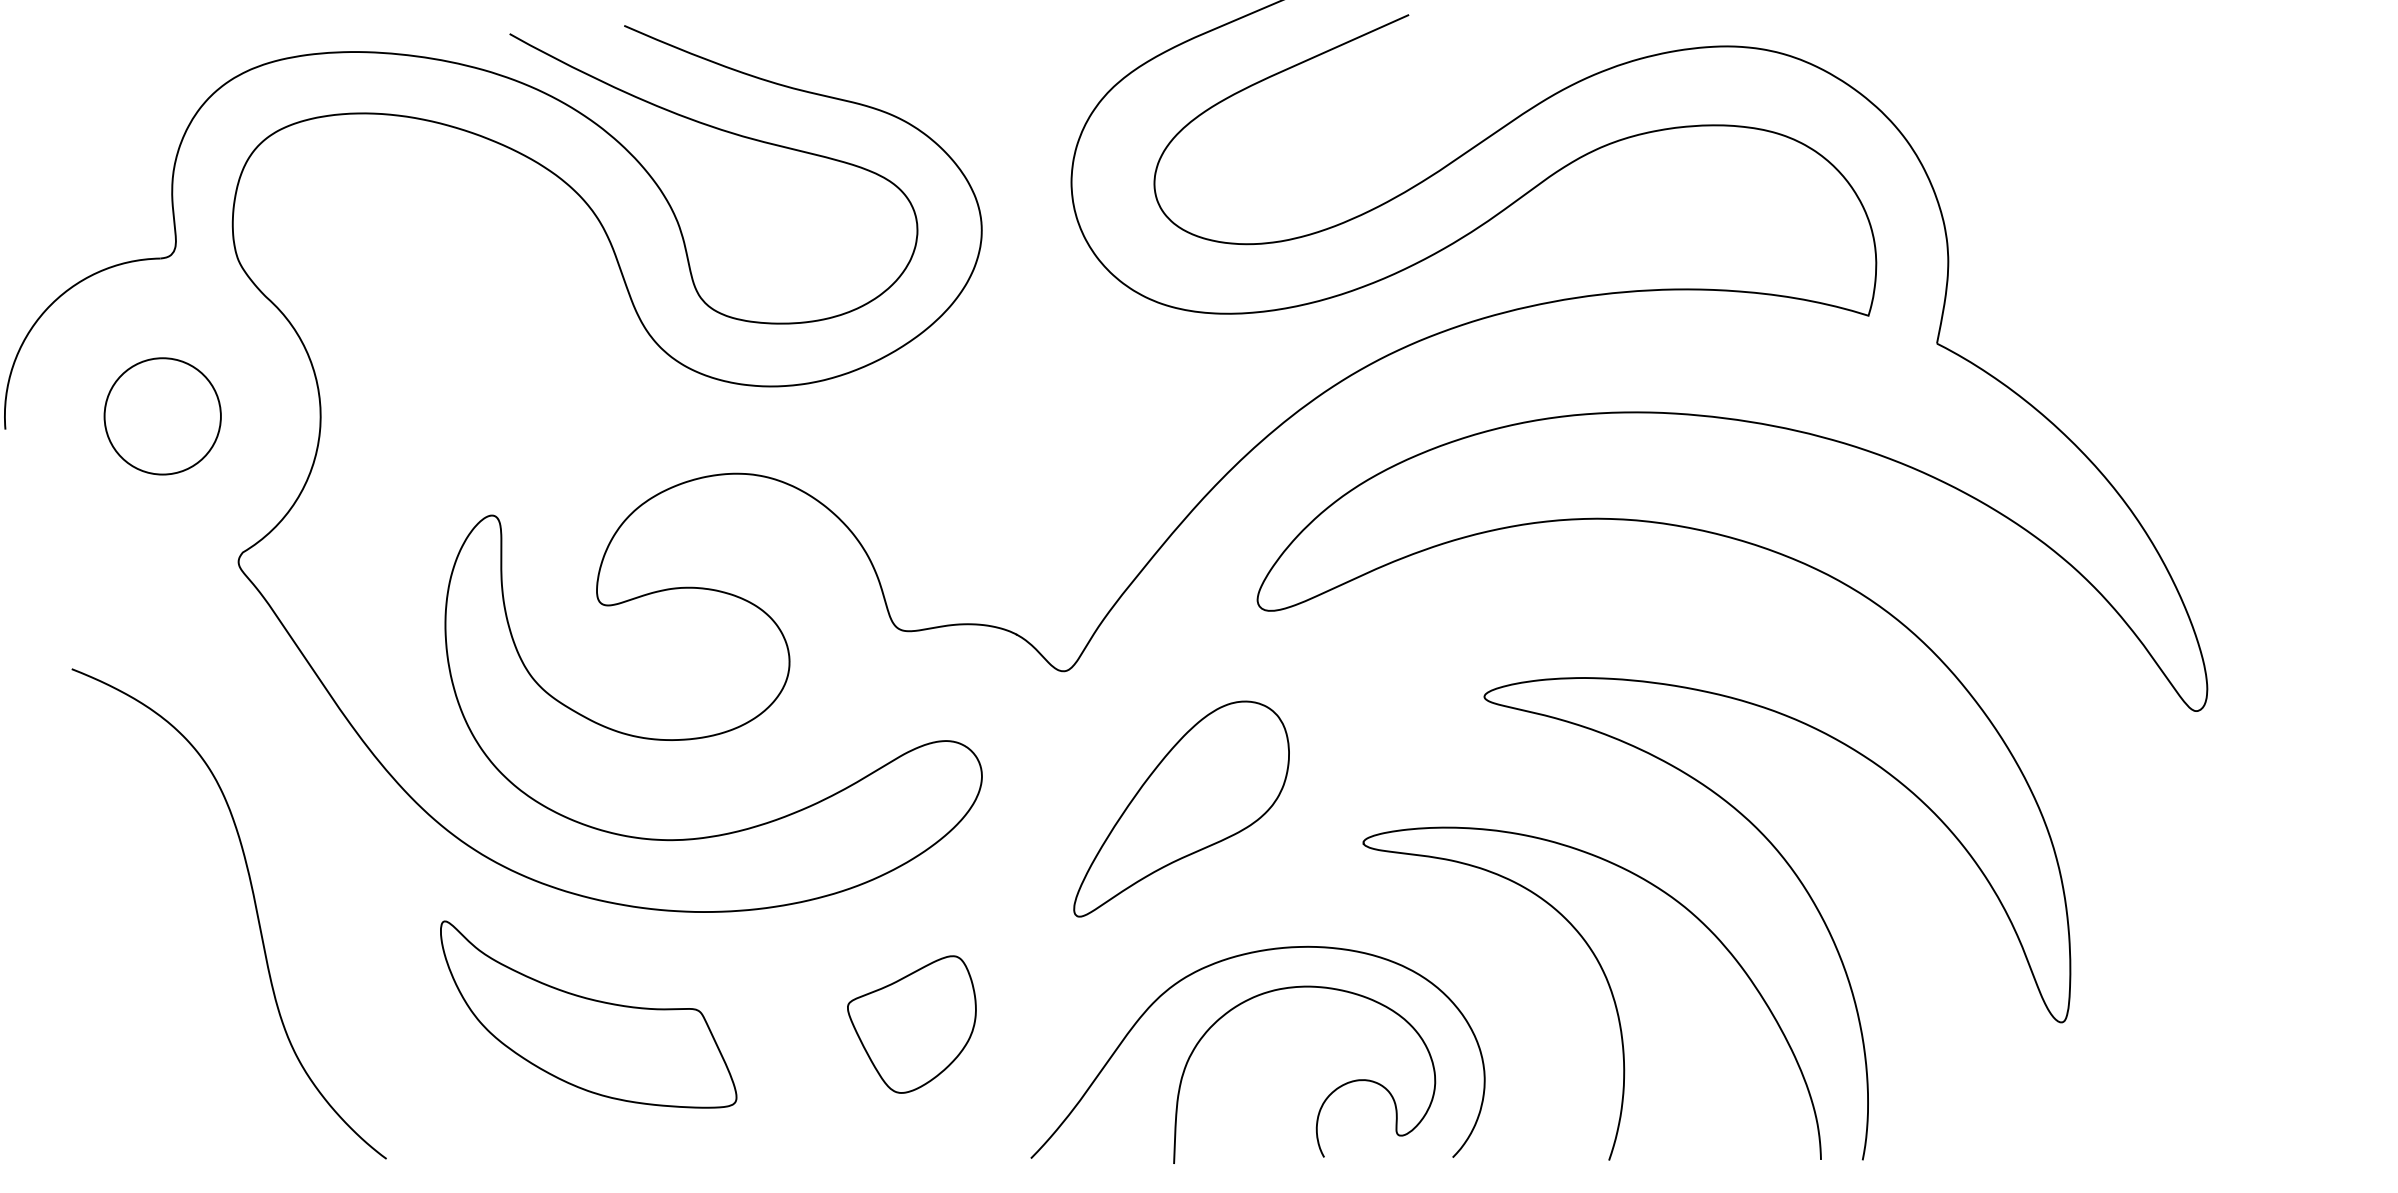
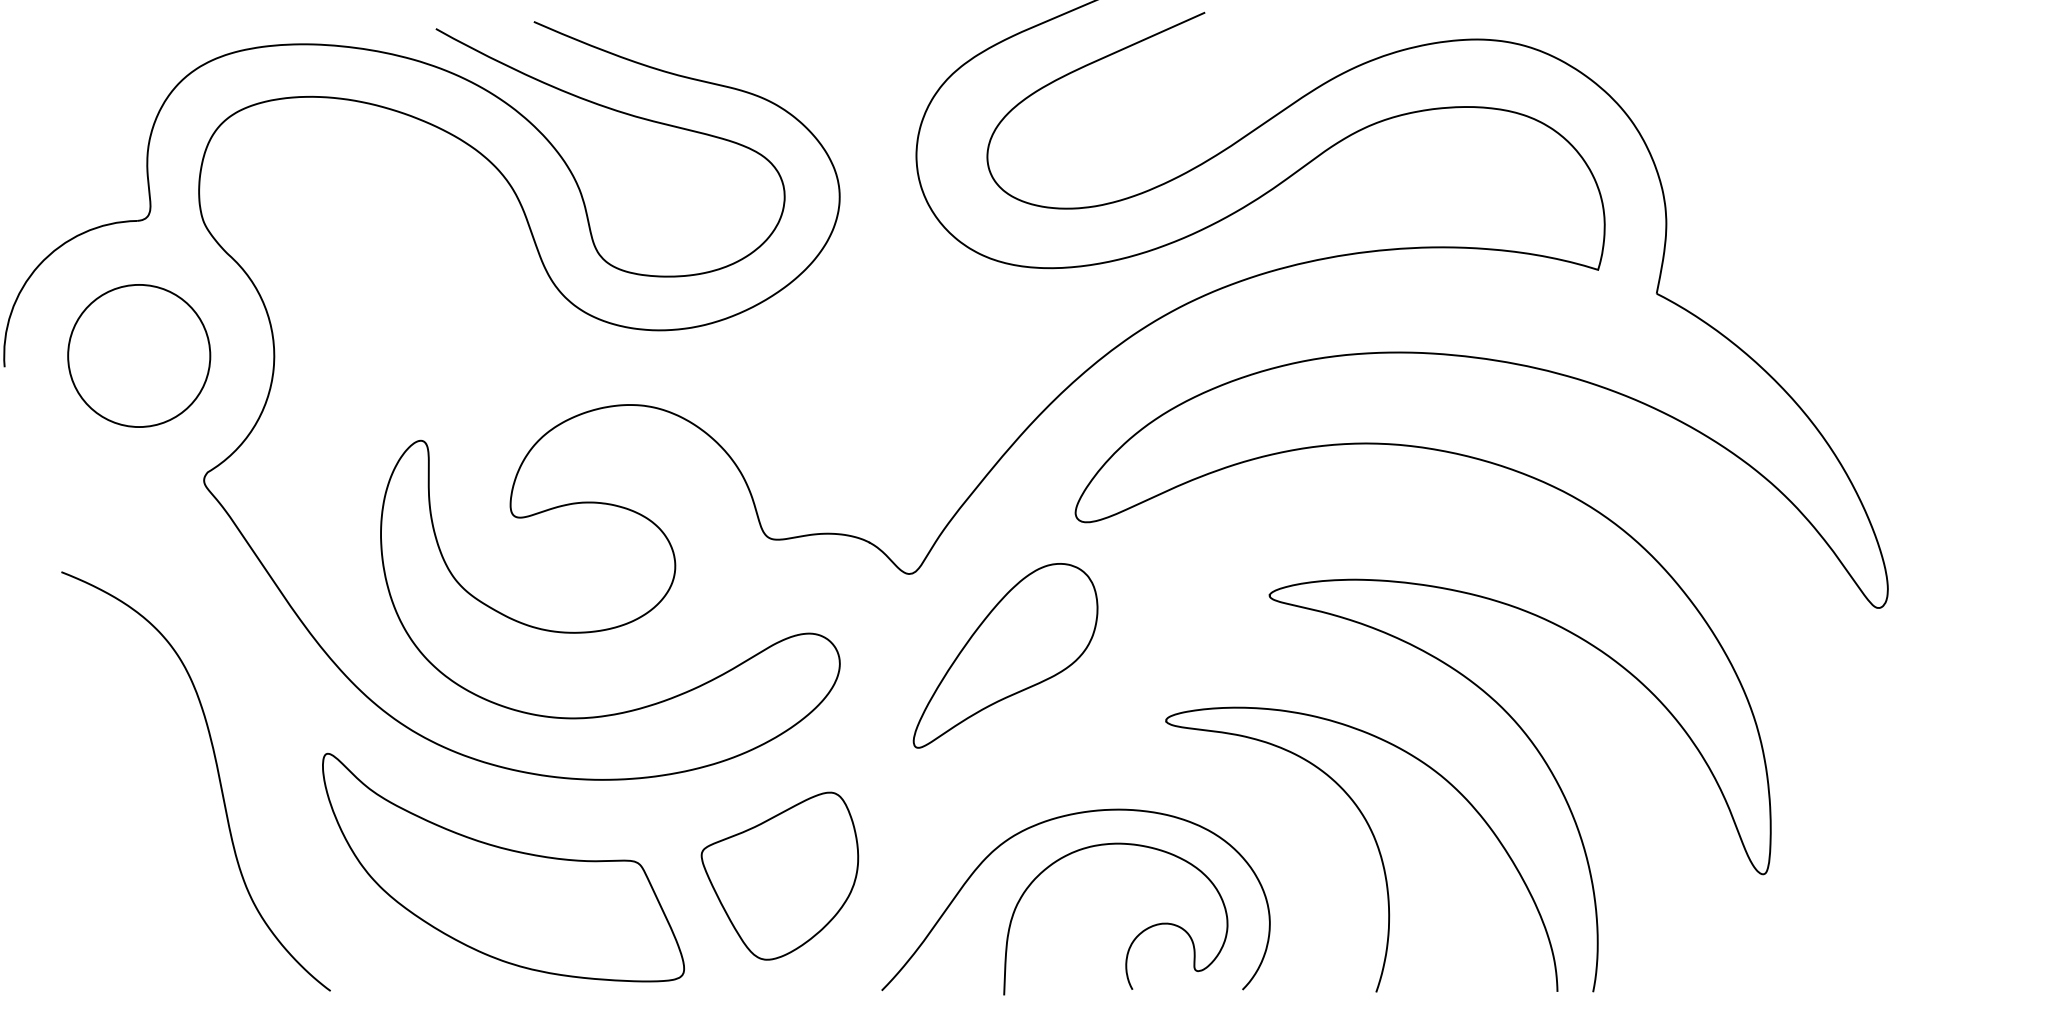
circle: (163, 415) -> (139, 355), size x1.43
part: (1181, 808) -> (1005, 655), moved
part: (588, 1014) -> (503, 867), size x1.43
part: (911, 1023) -> (779, 875), size x1.43

